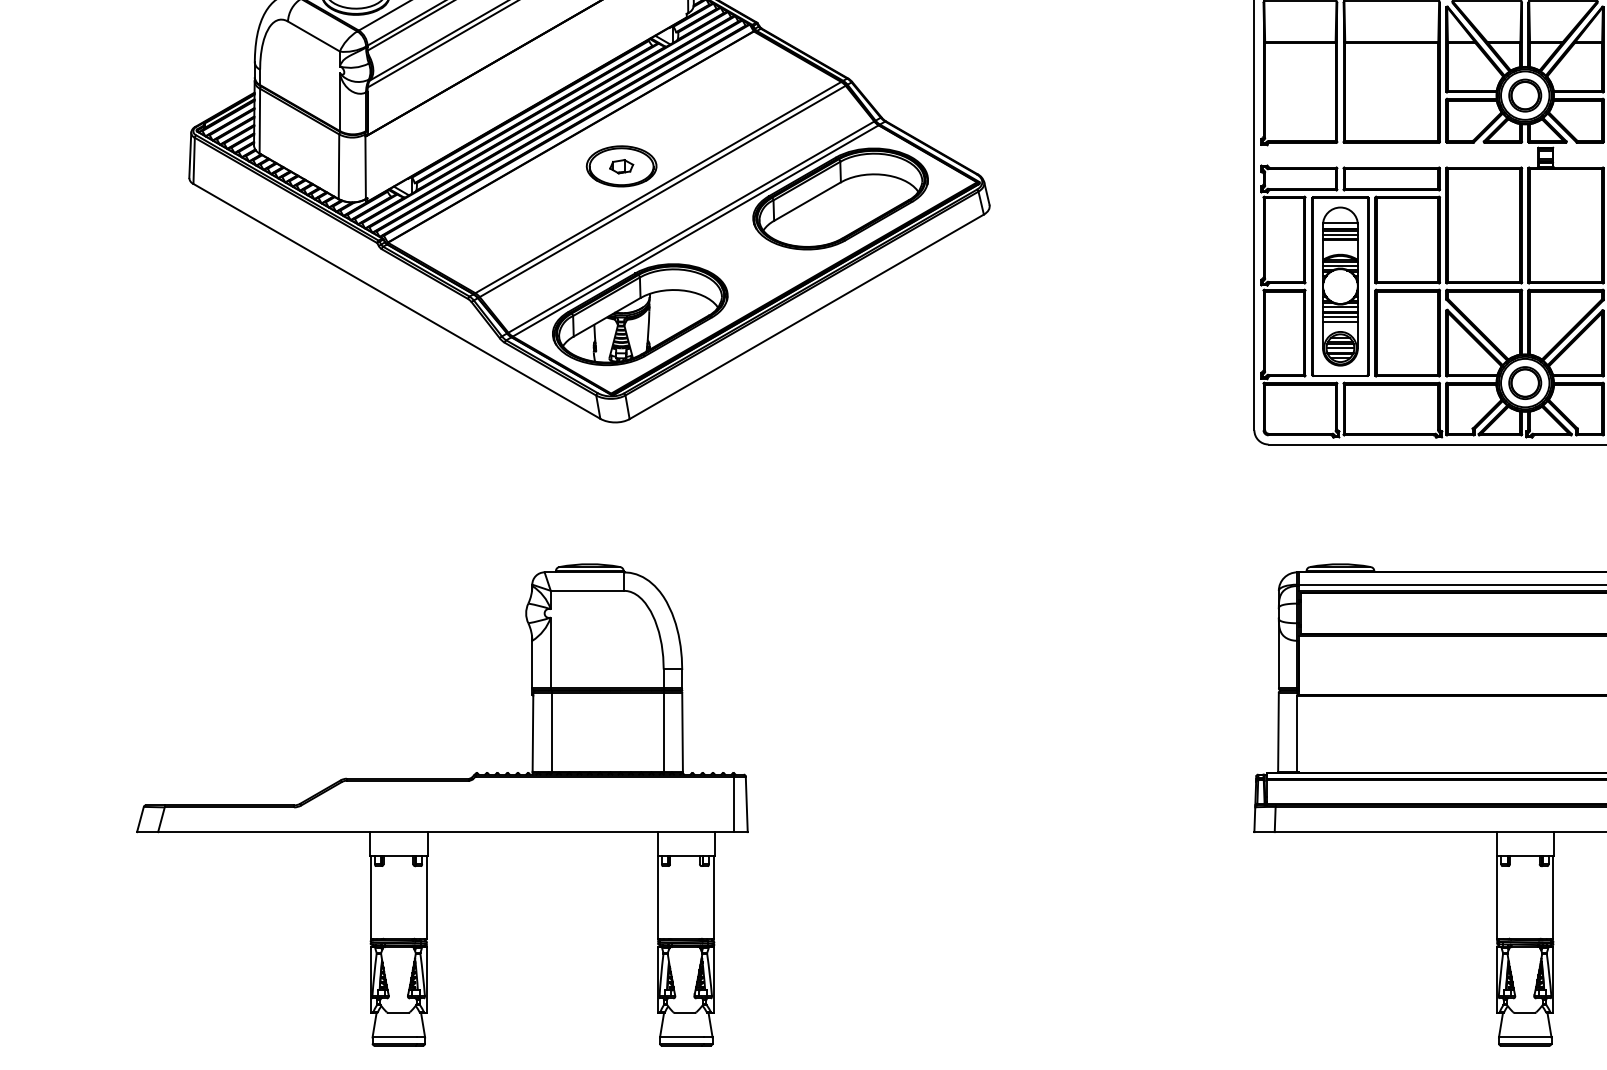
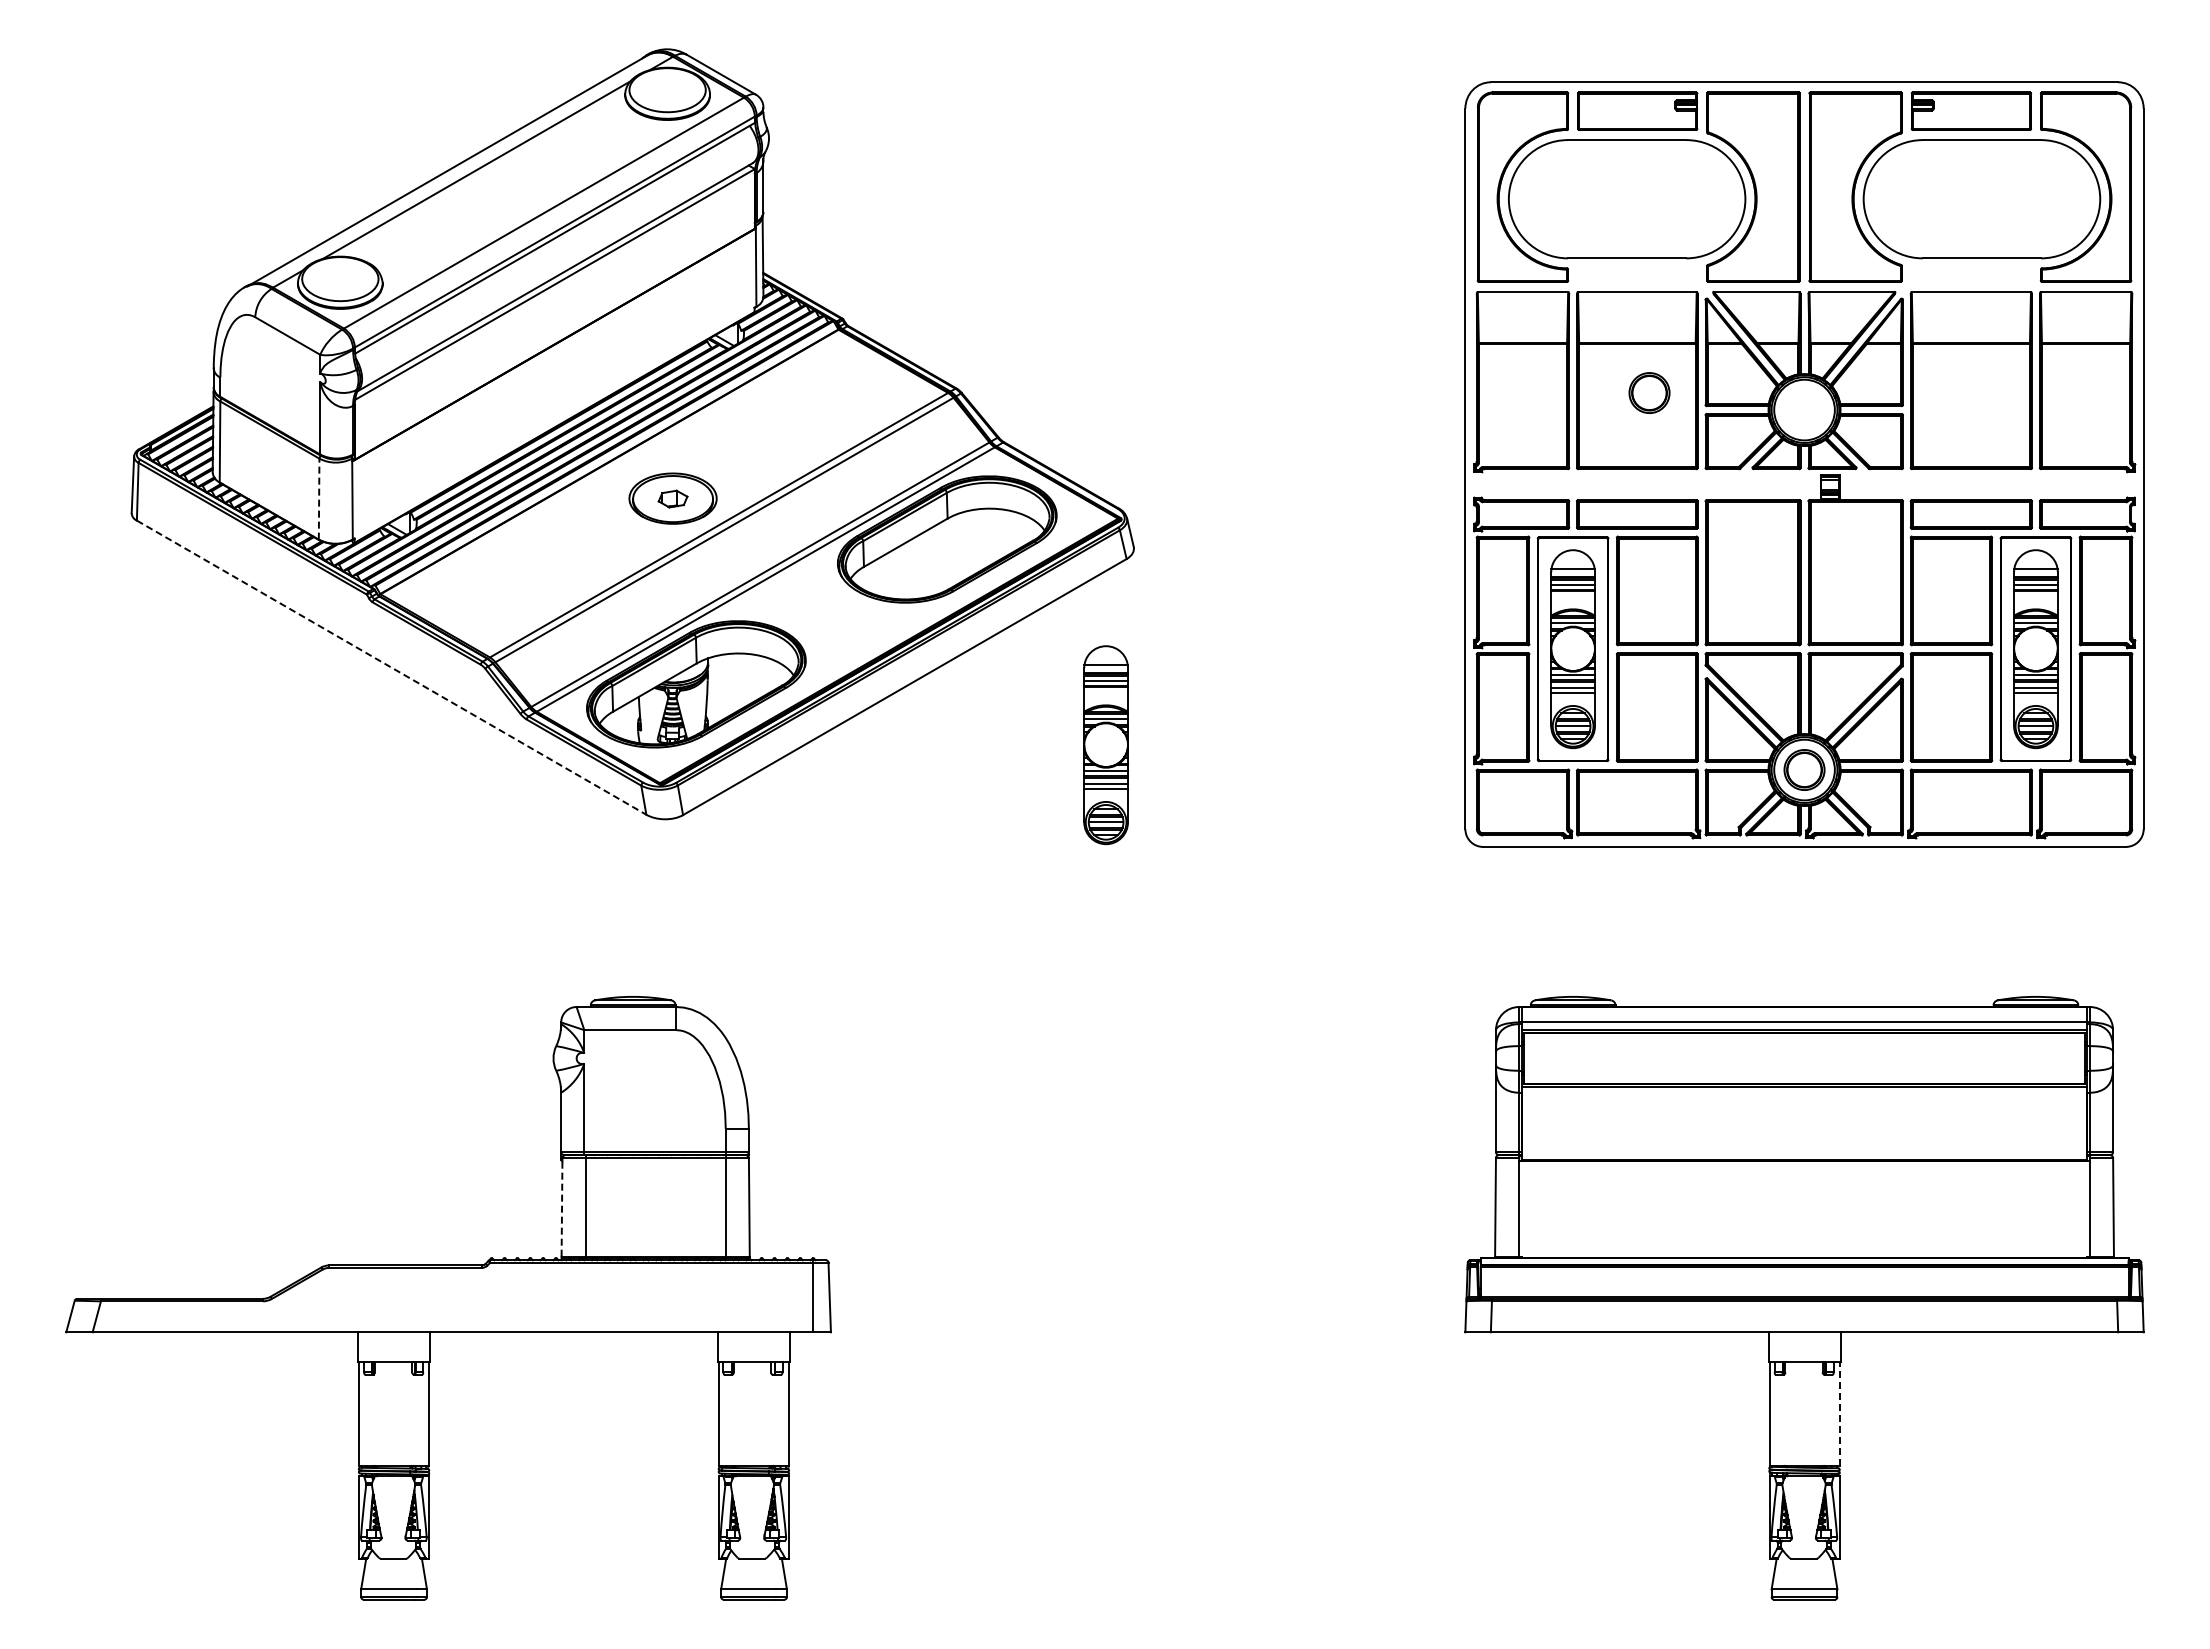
part: (1525, 95) -> (1649, 392), moved
line: (339, 166) -> (319, 498), solid -> dashed
line: (397, 301) -> (392, 667), solid -> dashed
part: (966, 363) -> (1105, 745), added
line: (533, 734) -> (562, 1209), solid -> dashed
line: (1553, 897) -> (1839, 1414), solid -> dashed

